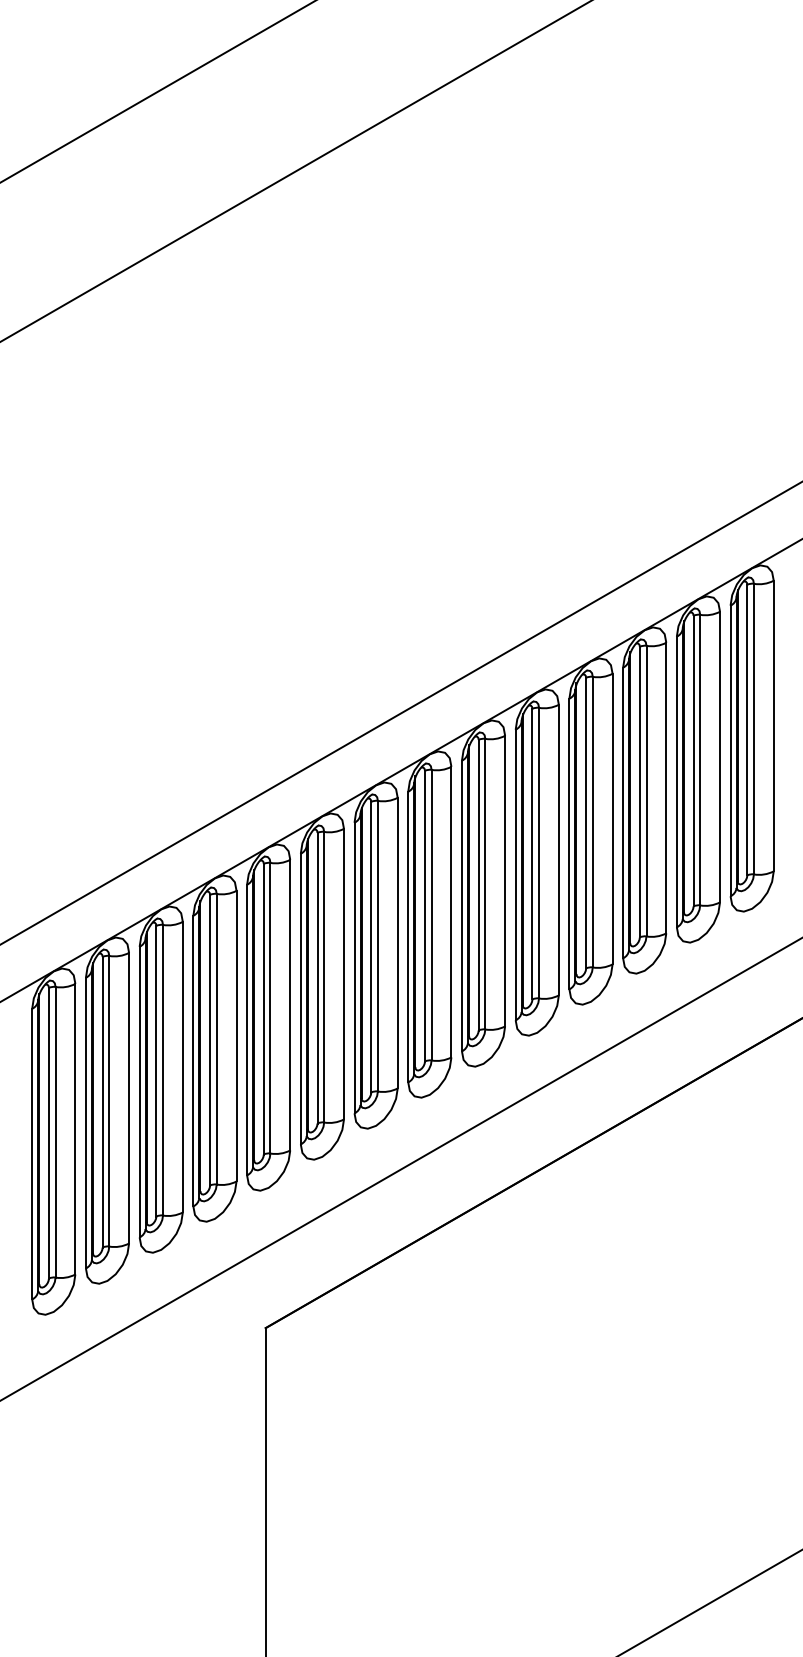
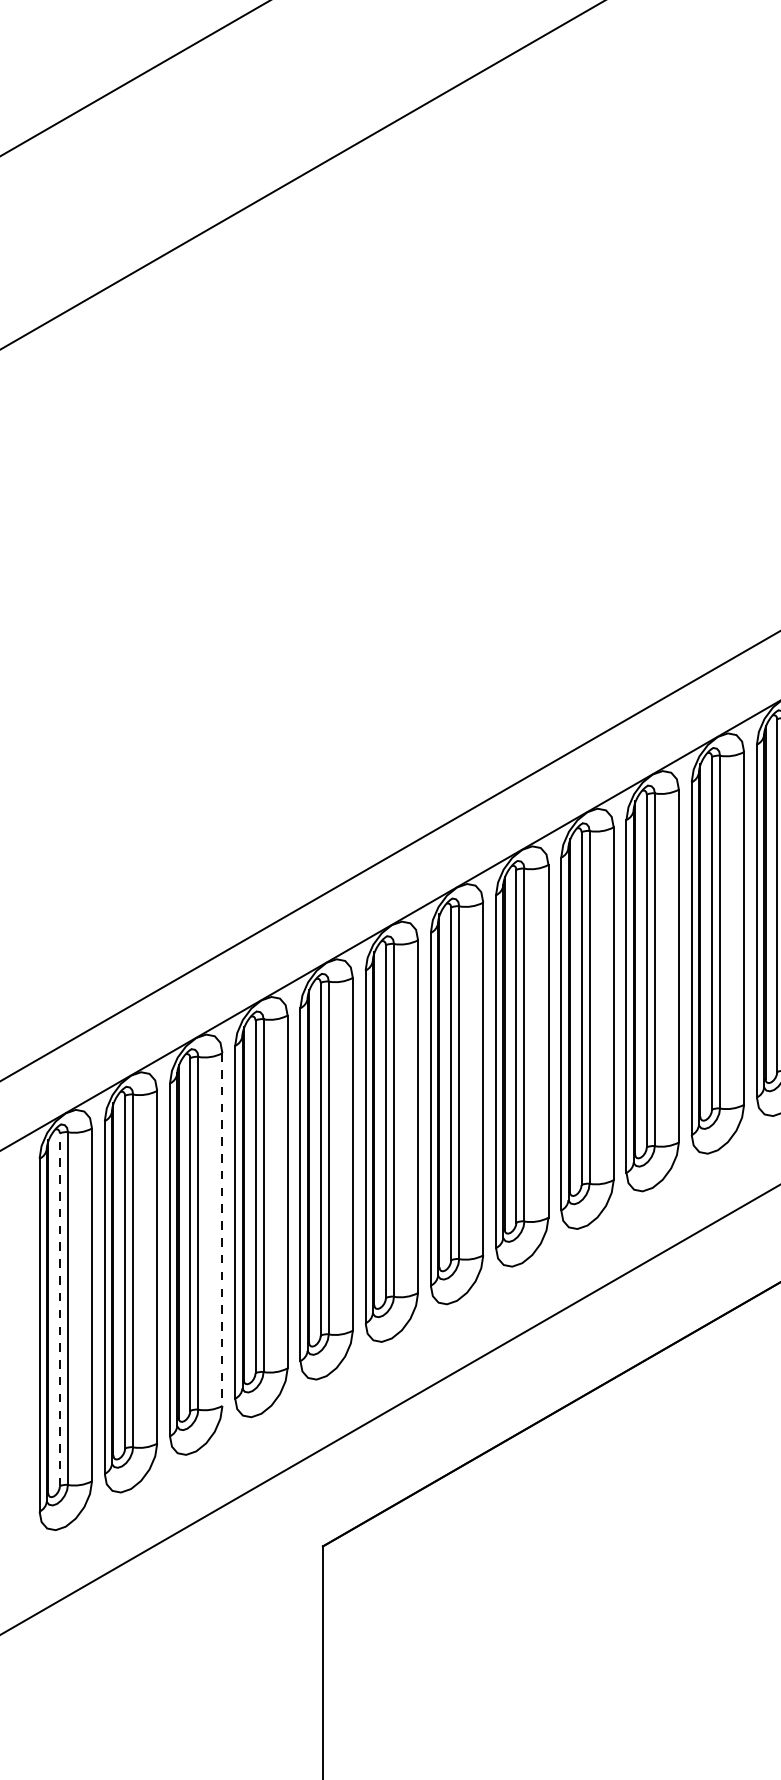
line: (182, 1067) -> (222, 1230), solid -> dashed
line: (48, 1132) -> (59, 1308), solid -> dashed

